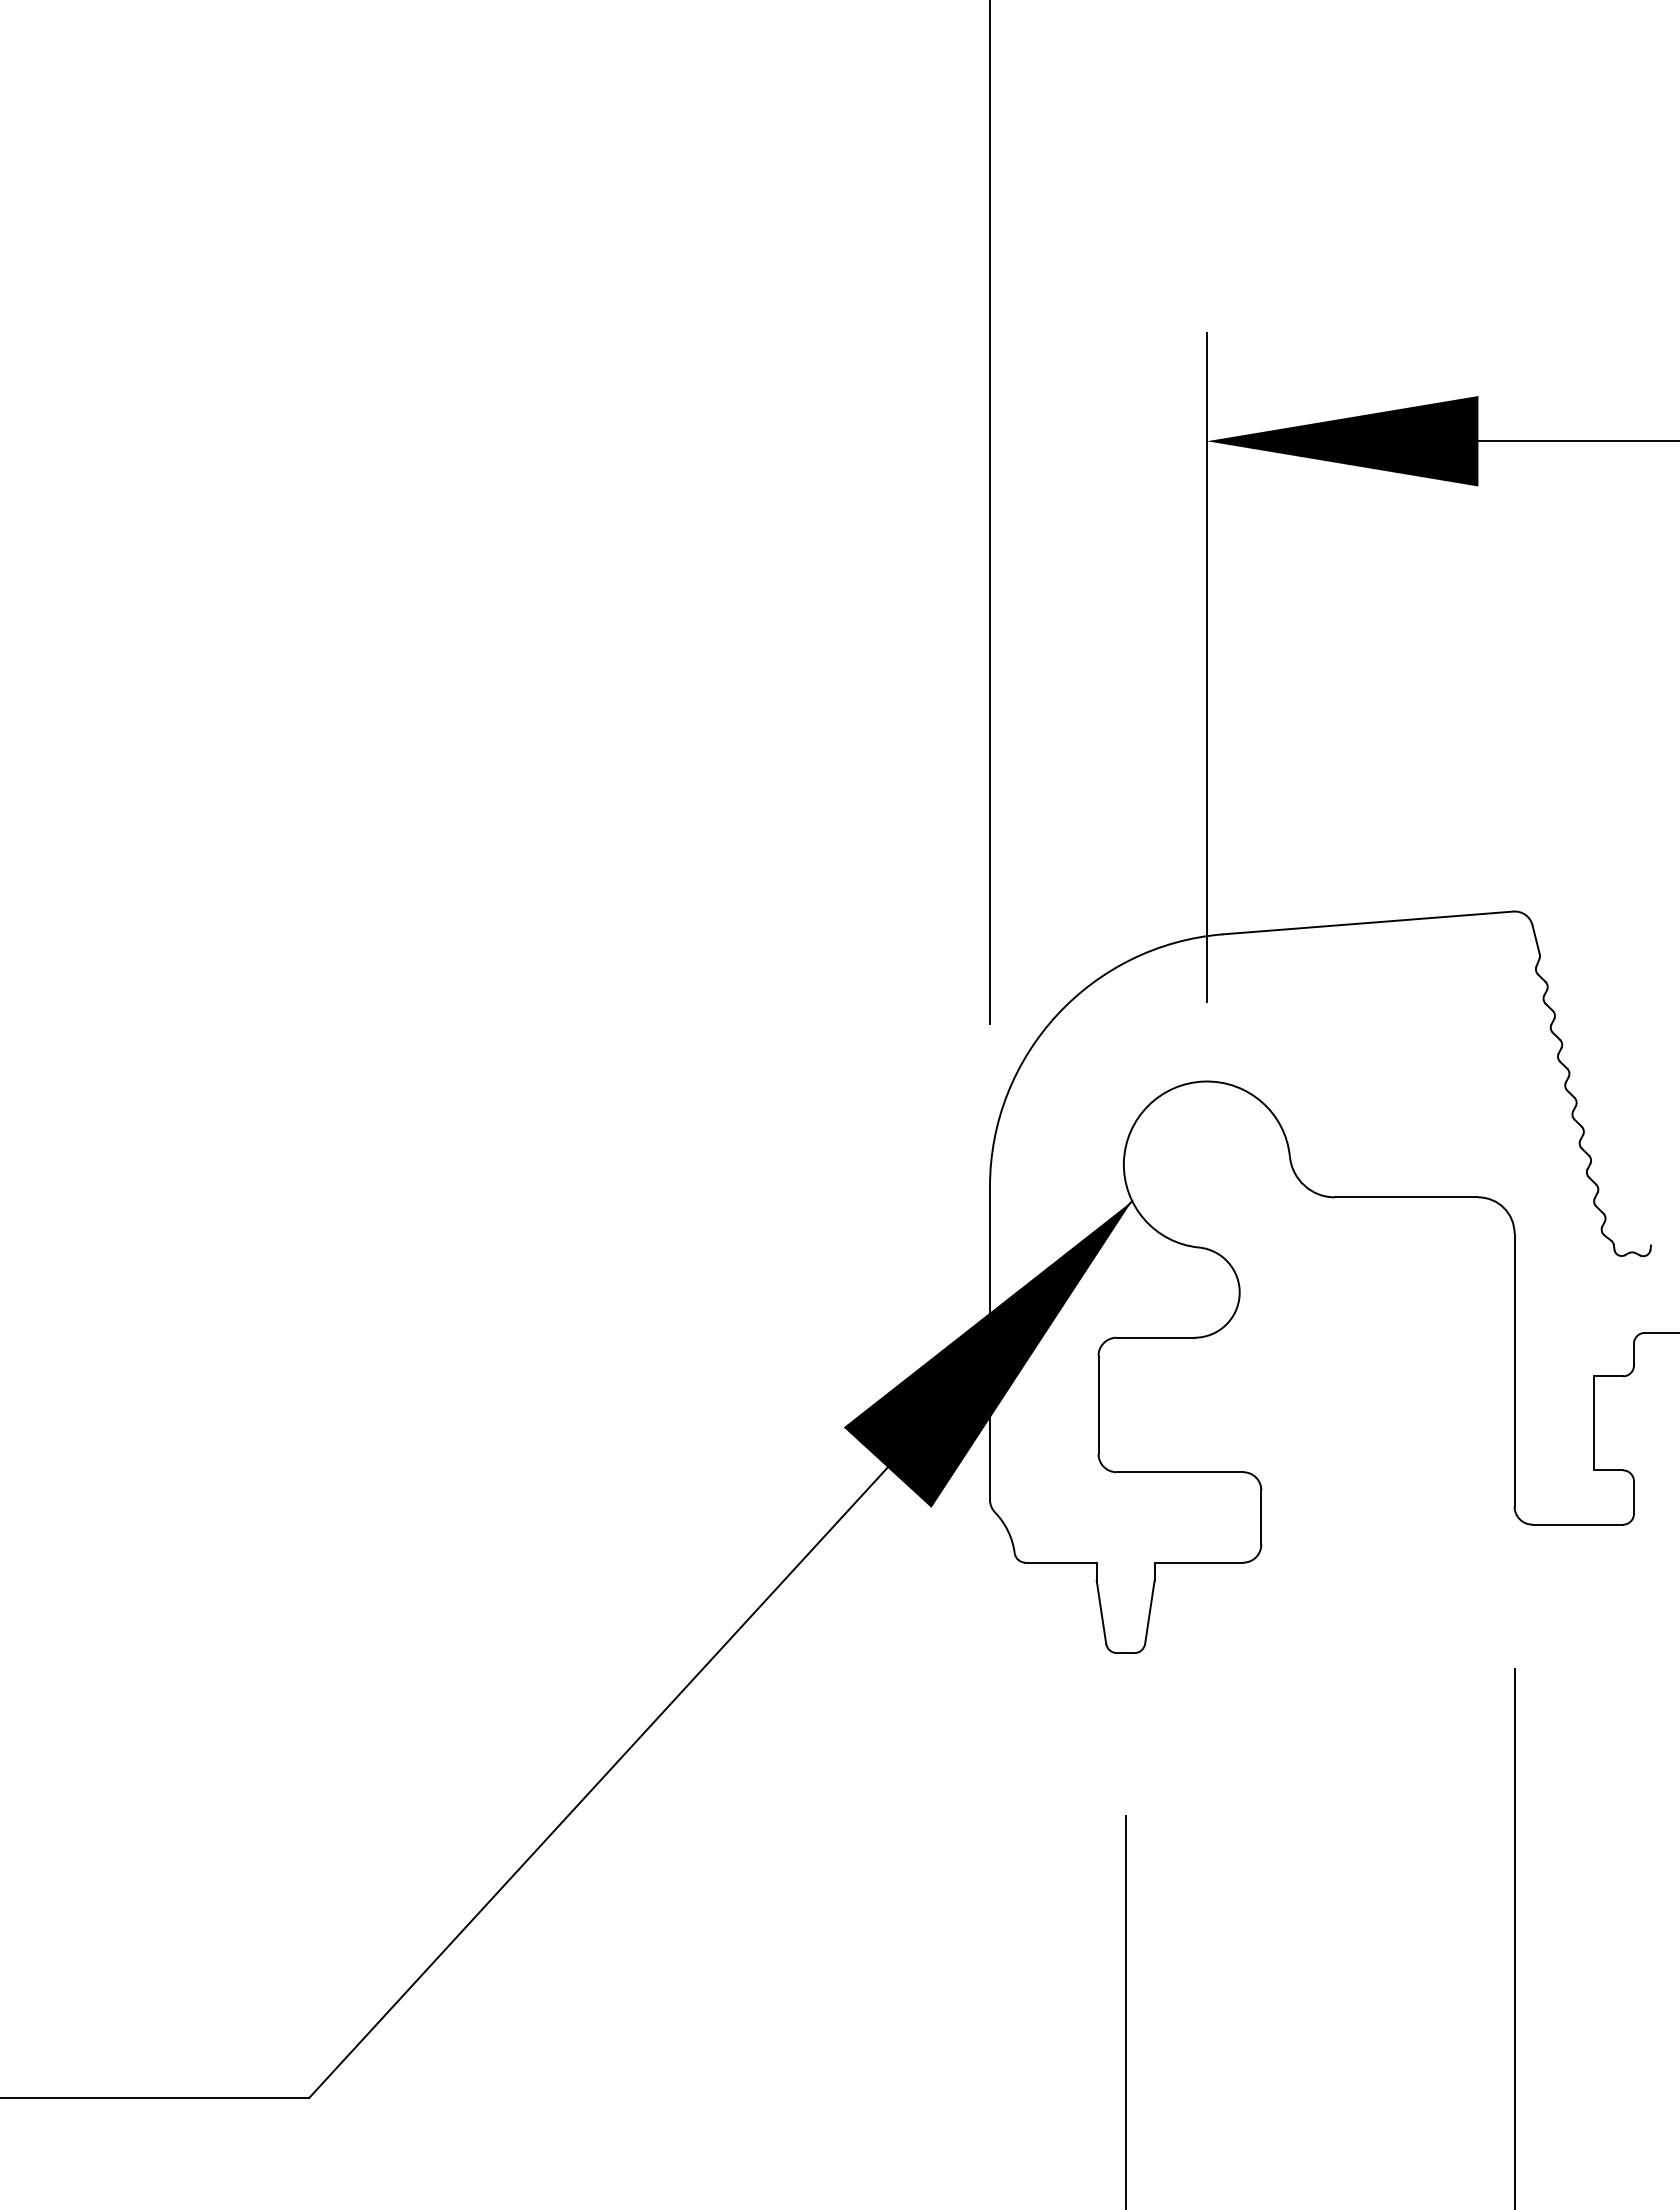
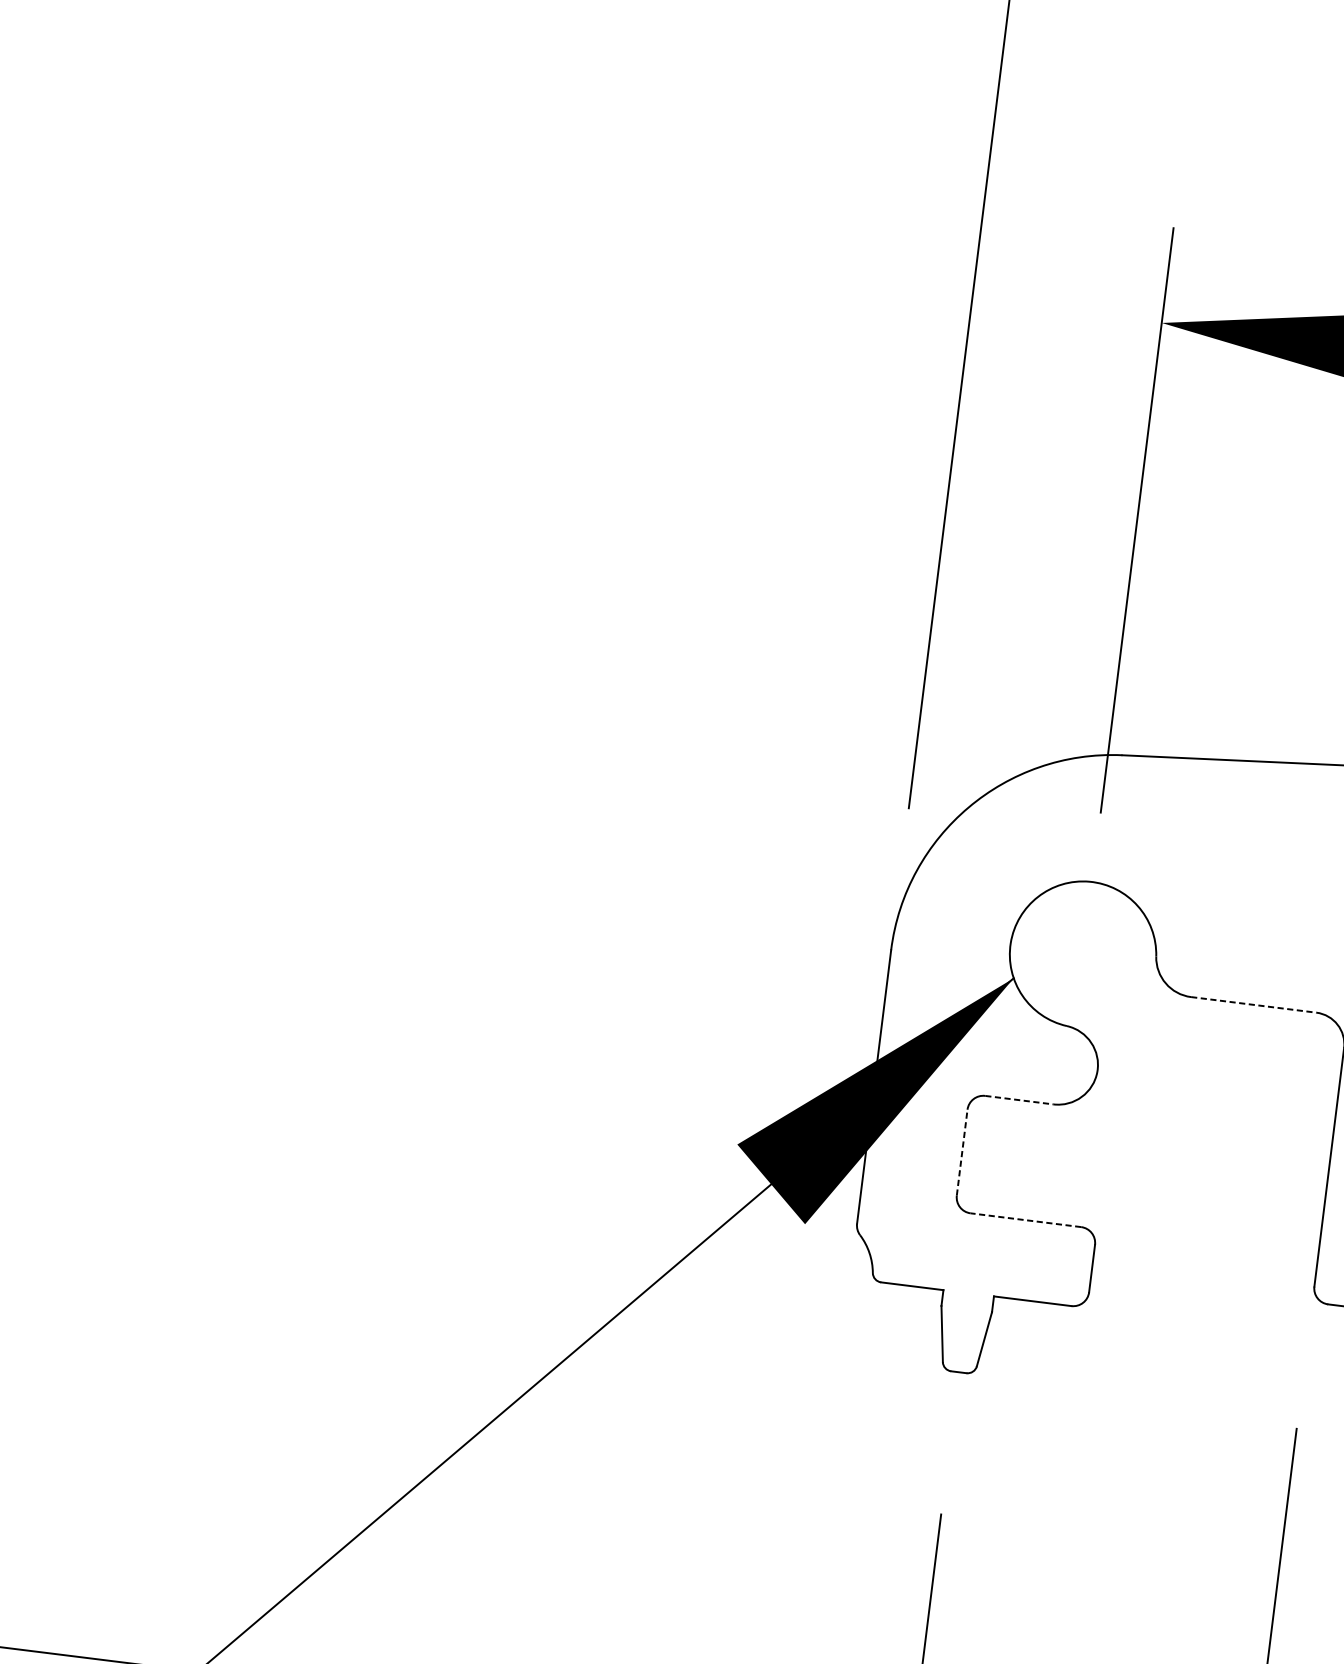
line: (1406, 1197) -> (1253, 1004), solid -> dashed
line: (1155, 1337) -> (1019, 1099), solid -> dashed
line: (1098, 1404) -> (962, 1152), solid -> dashed
line: (1179, 1472) -> (1025, 1220), solid -> dashed

